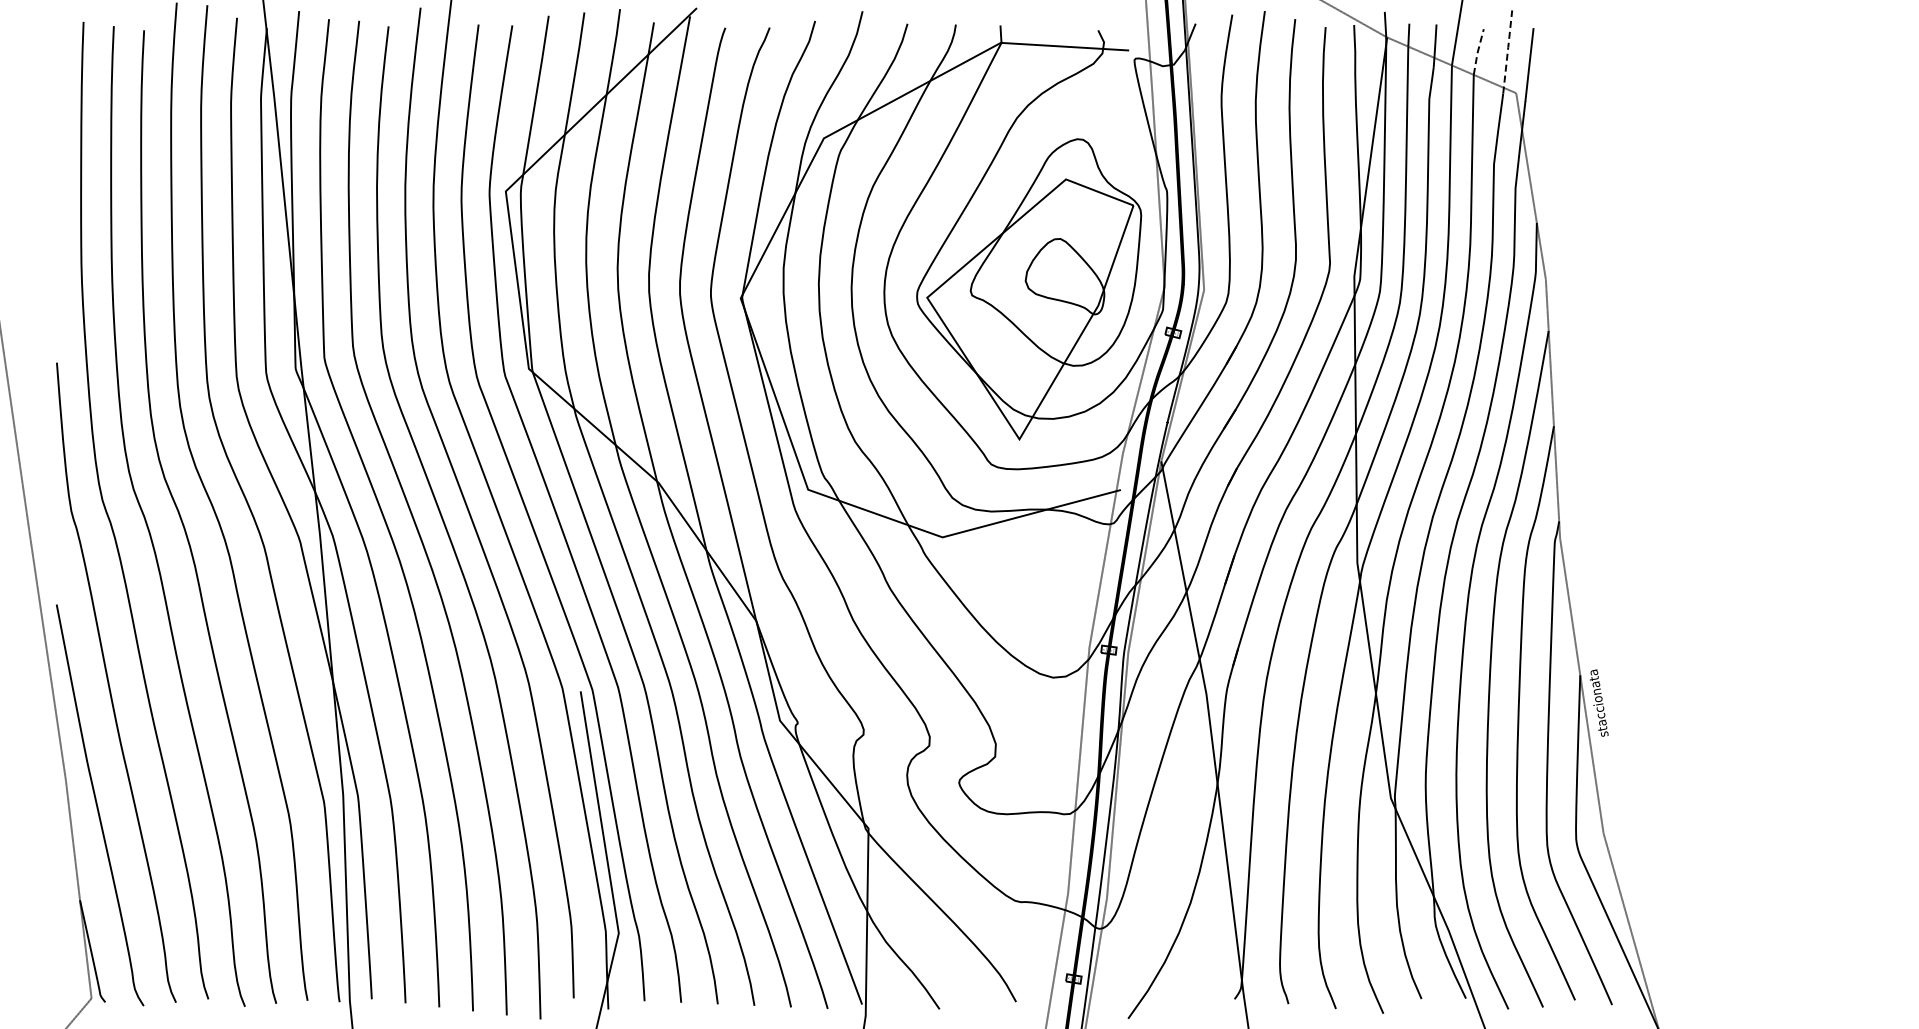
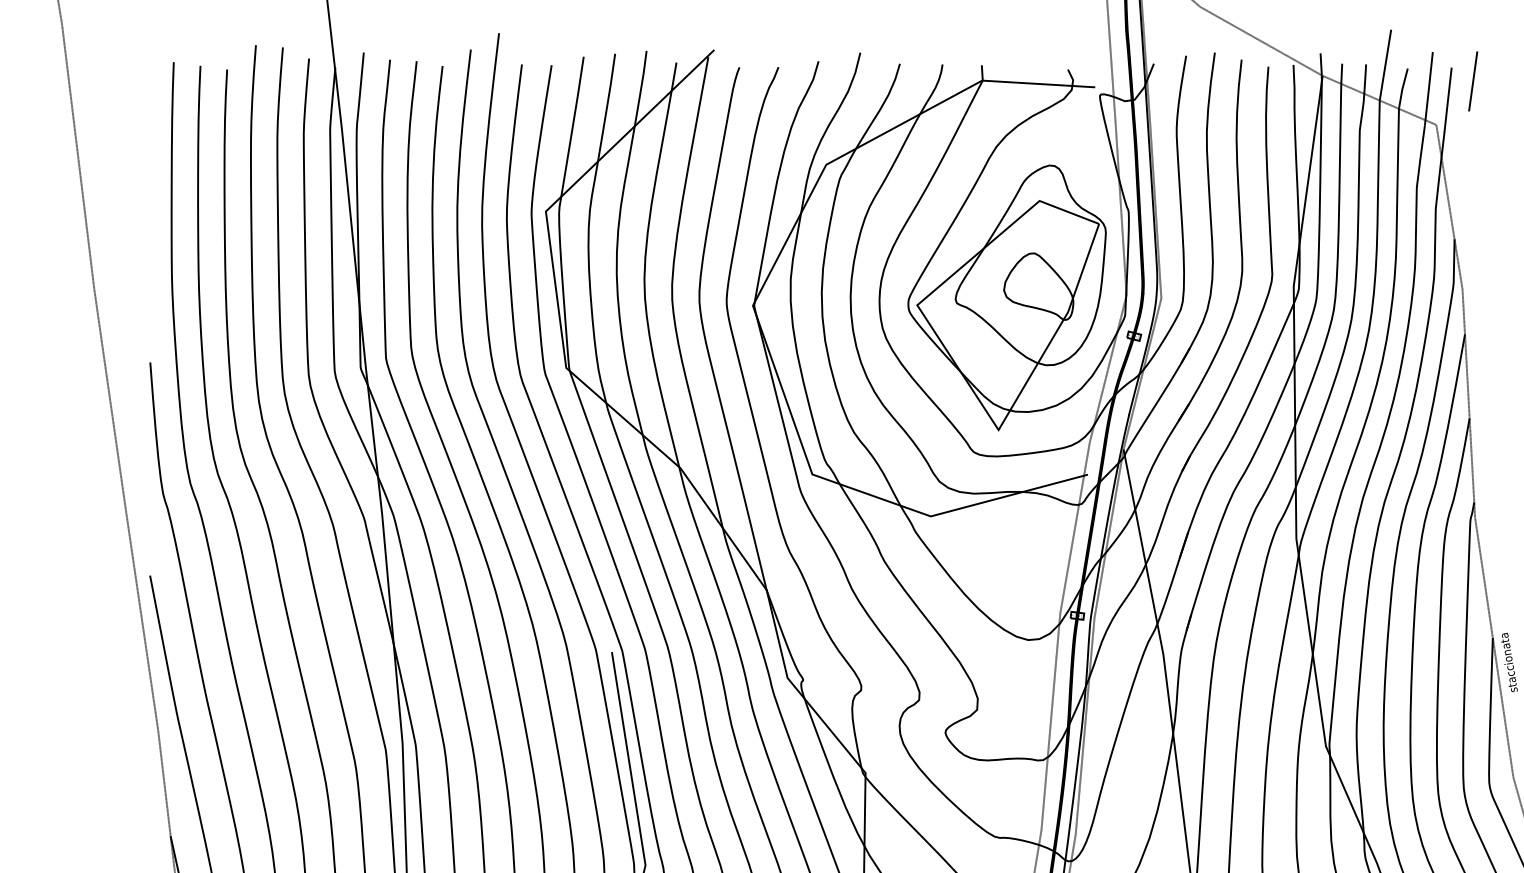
line: (1557, 43) -> (1472, 81), added
line: (1507, 51) -> (1428, 88), dashed -> solid
line: (1477, 52) -> (1402, 89), dashed -> solid

